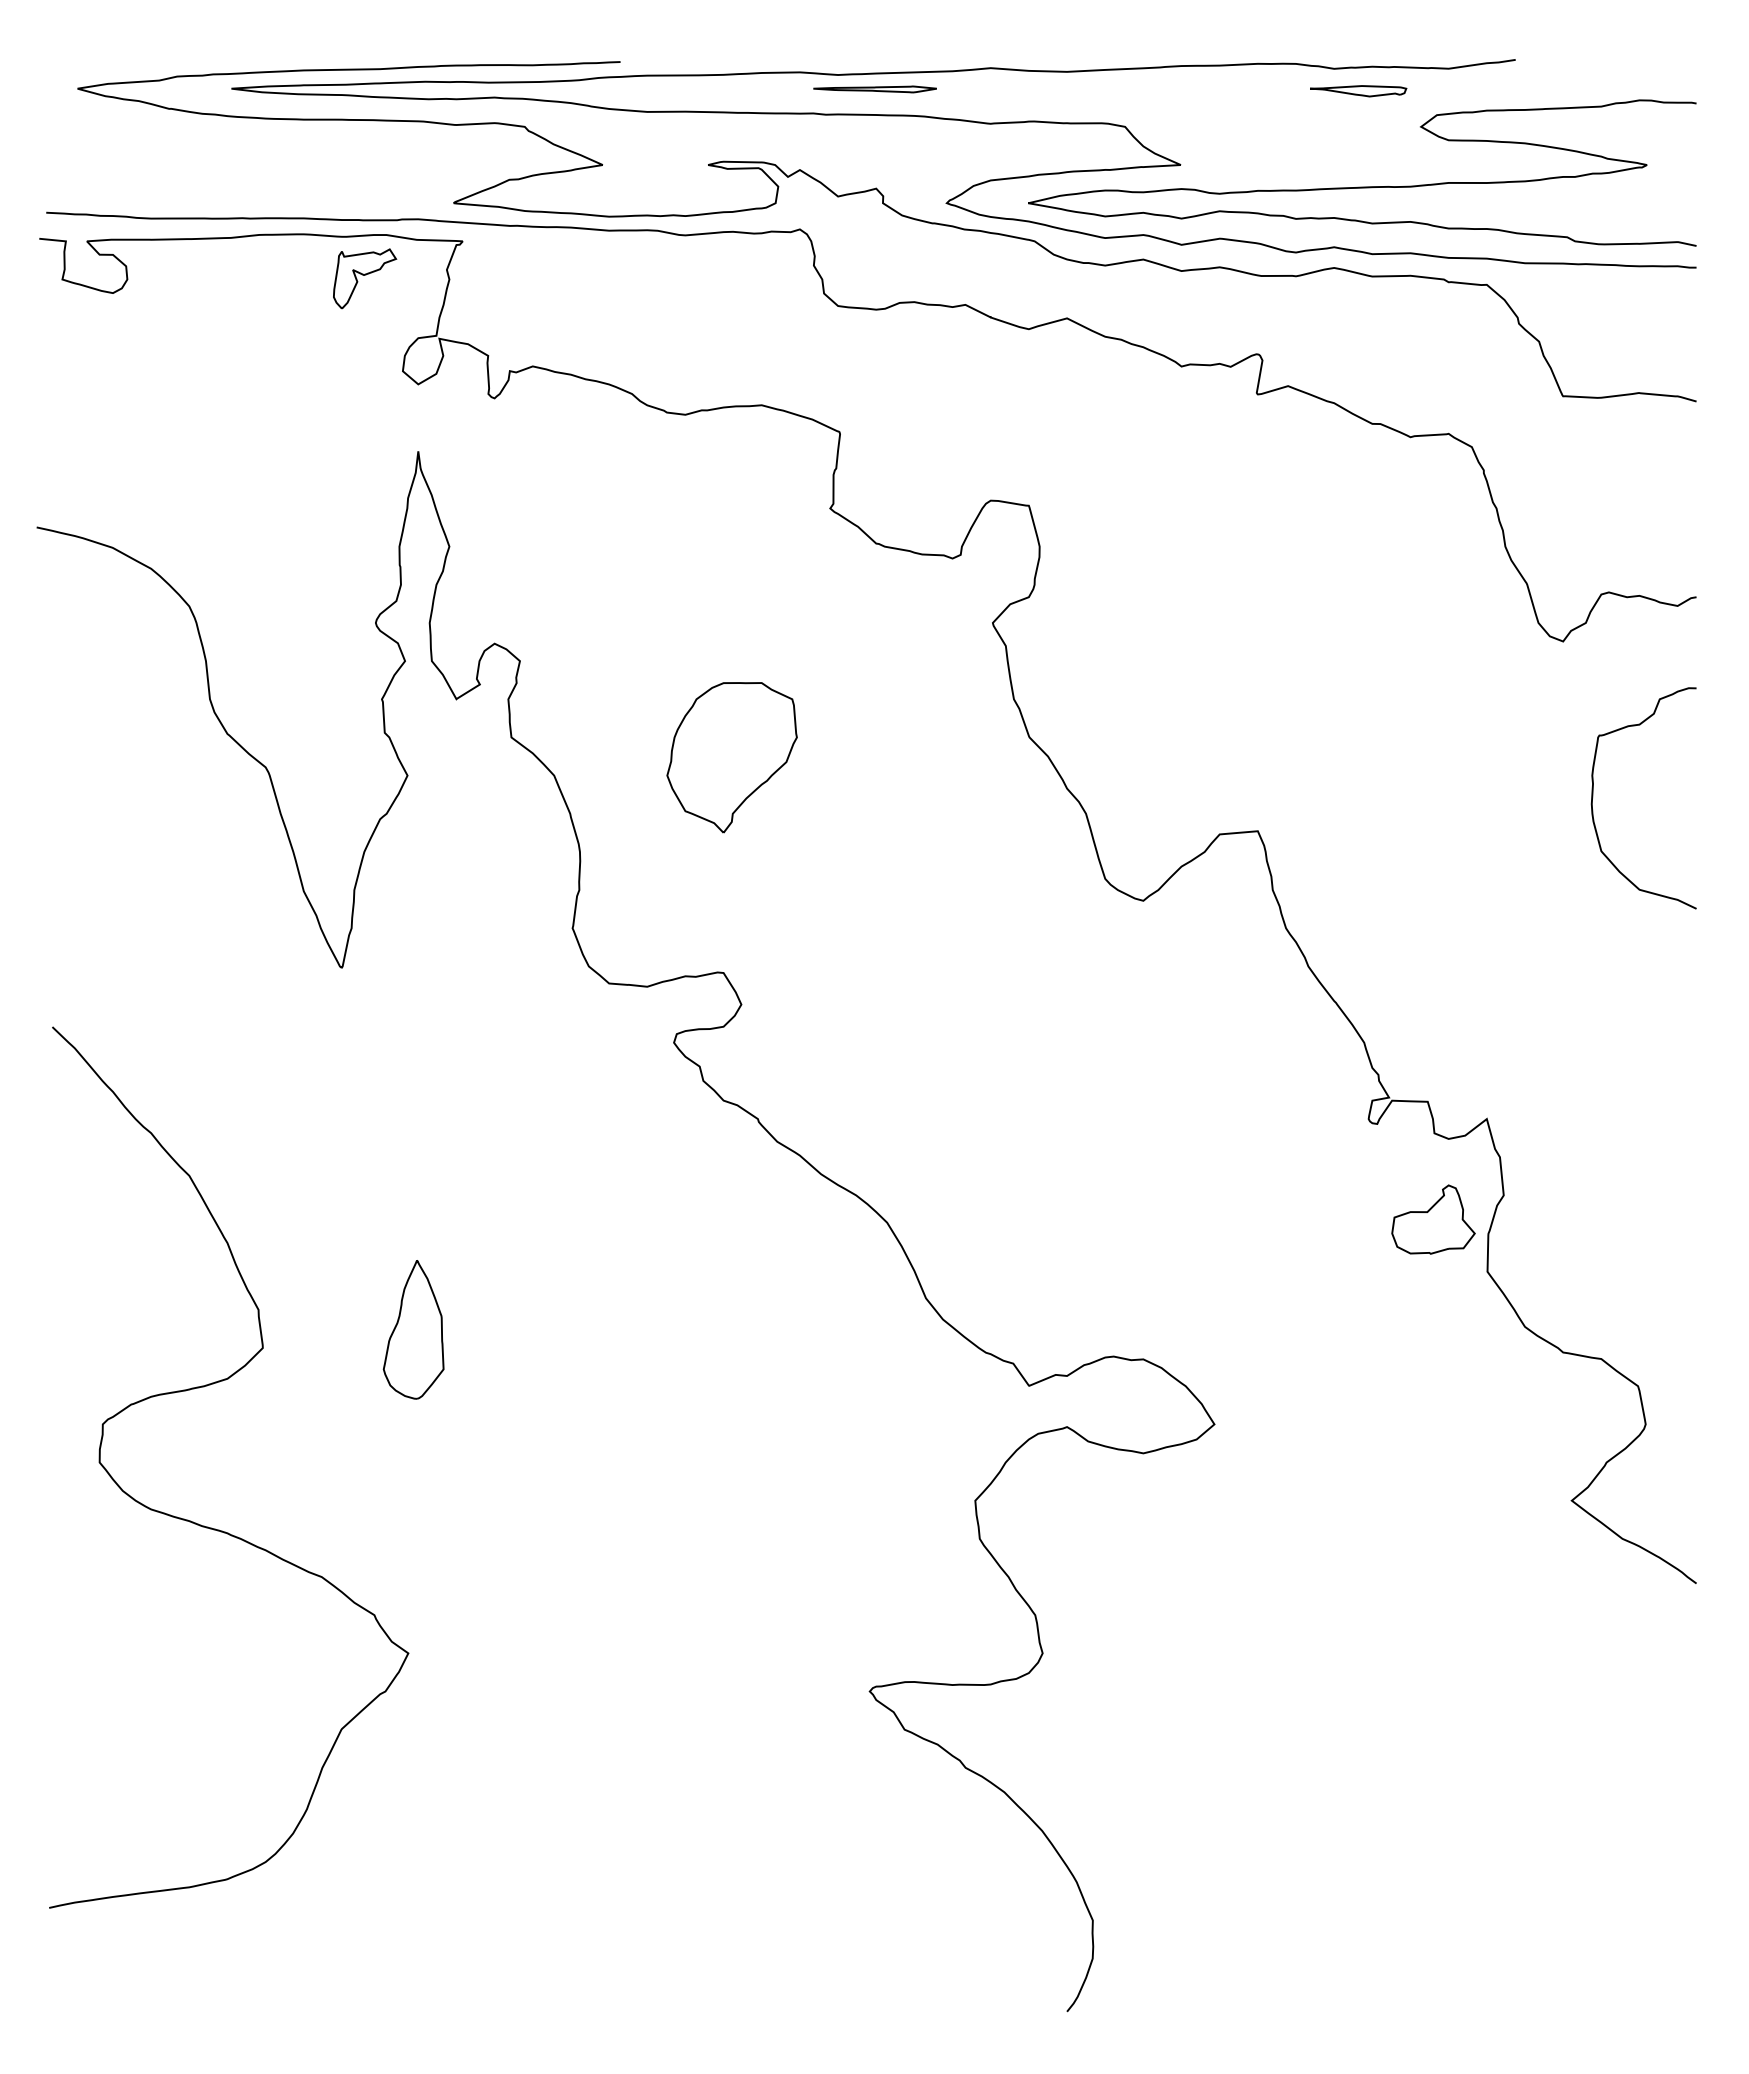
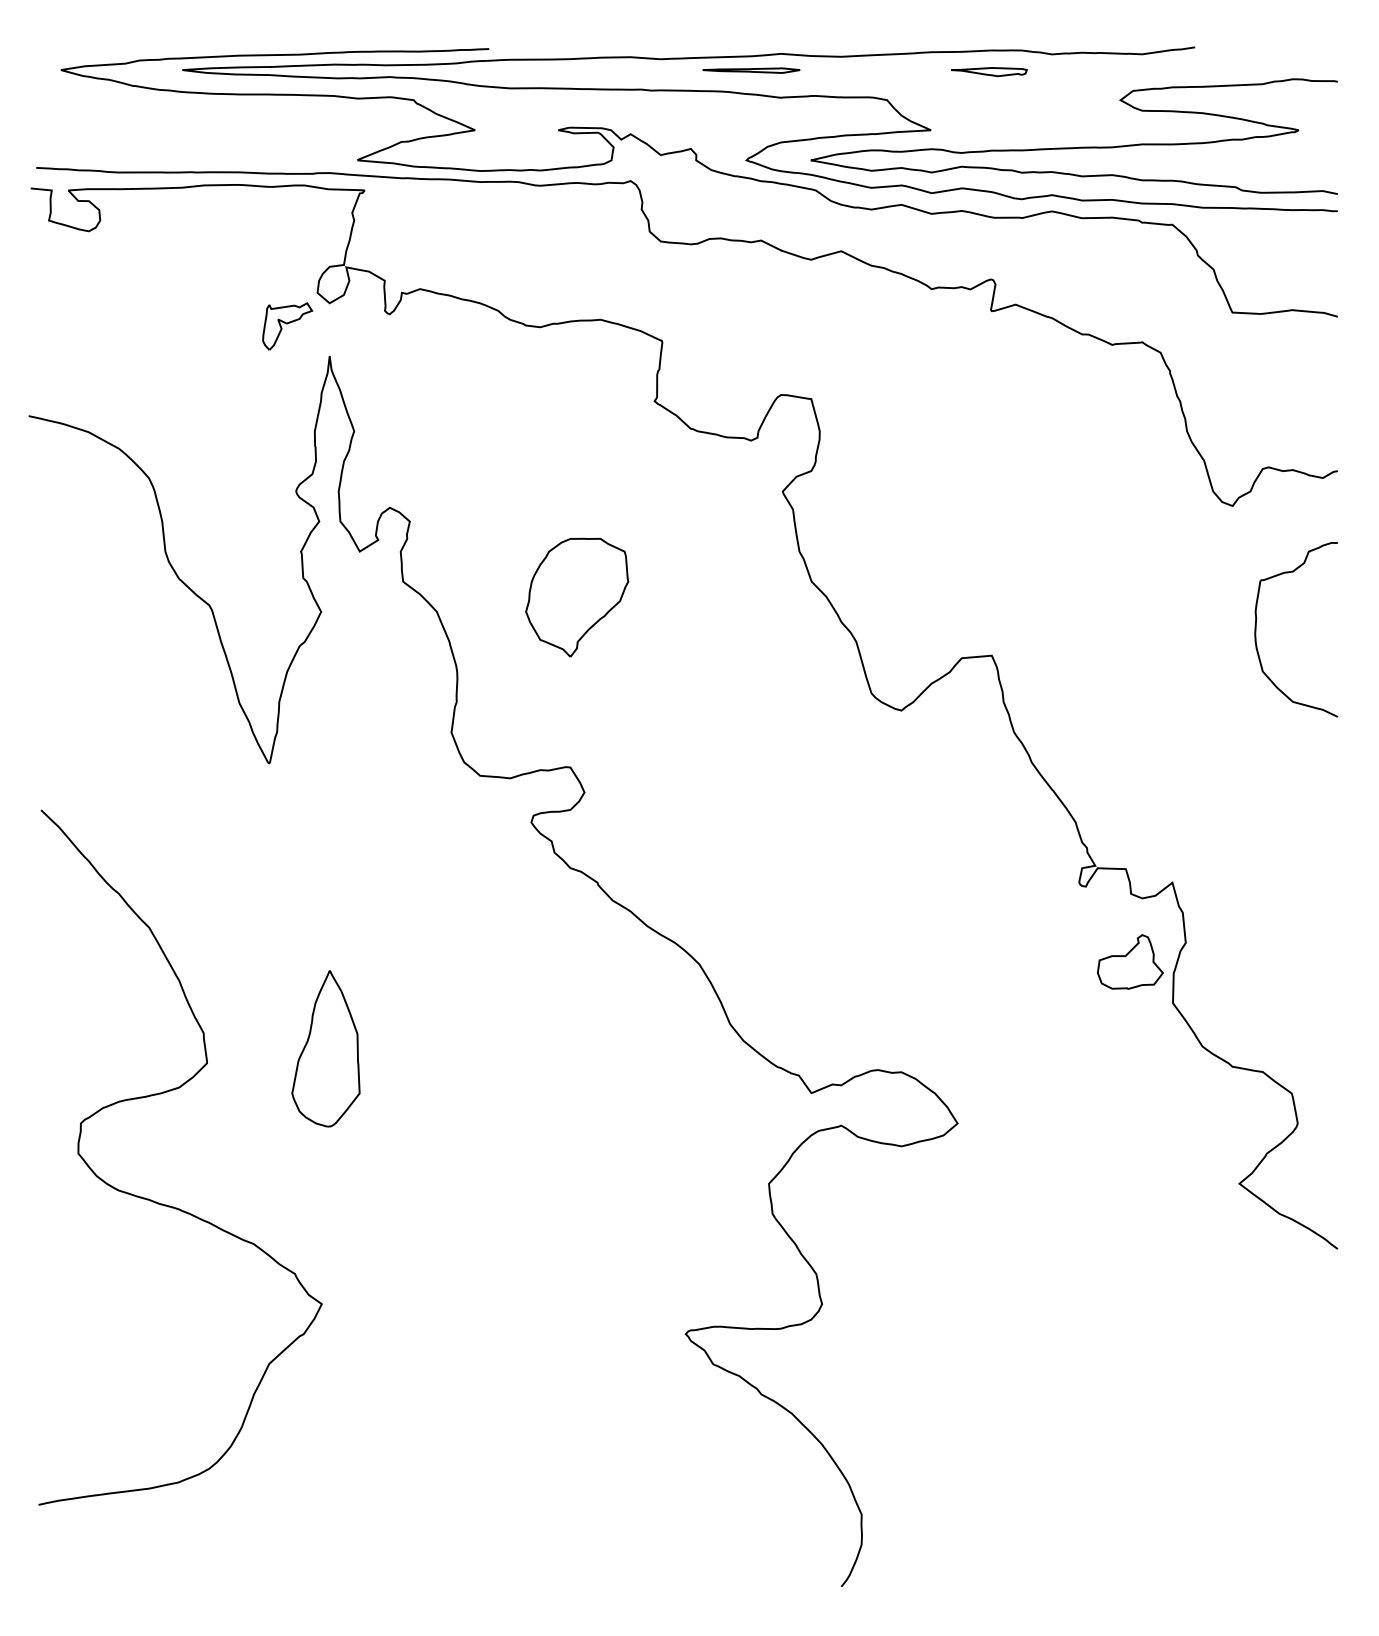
part: (874, 89) -> (751, 70), moved
part: (1358, 91) -> (989, 72), moved
part: (365, 278) -> (288, 326), moved
part: (413, 1329) -> (325, 1048), size x1.43

